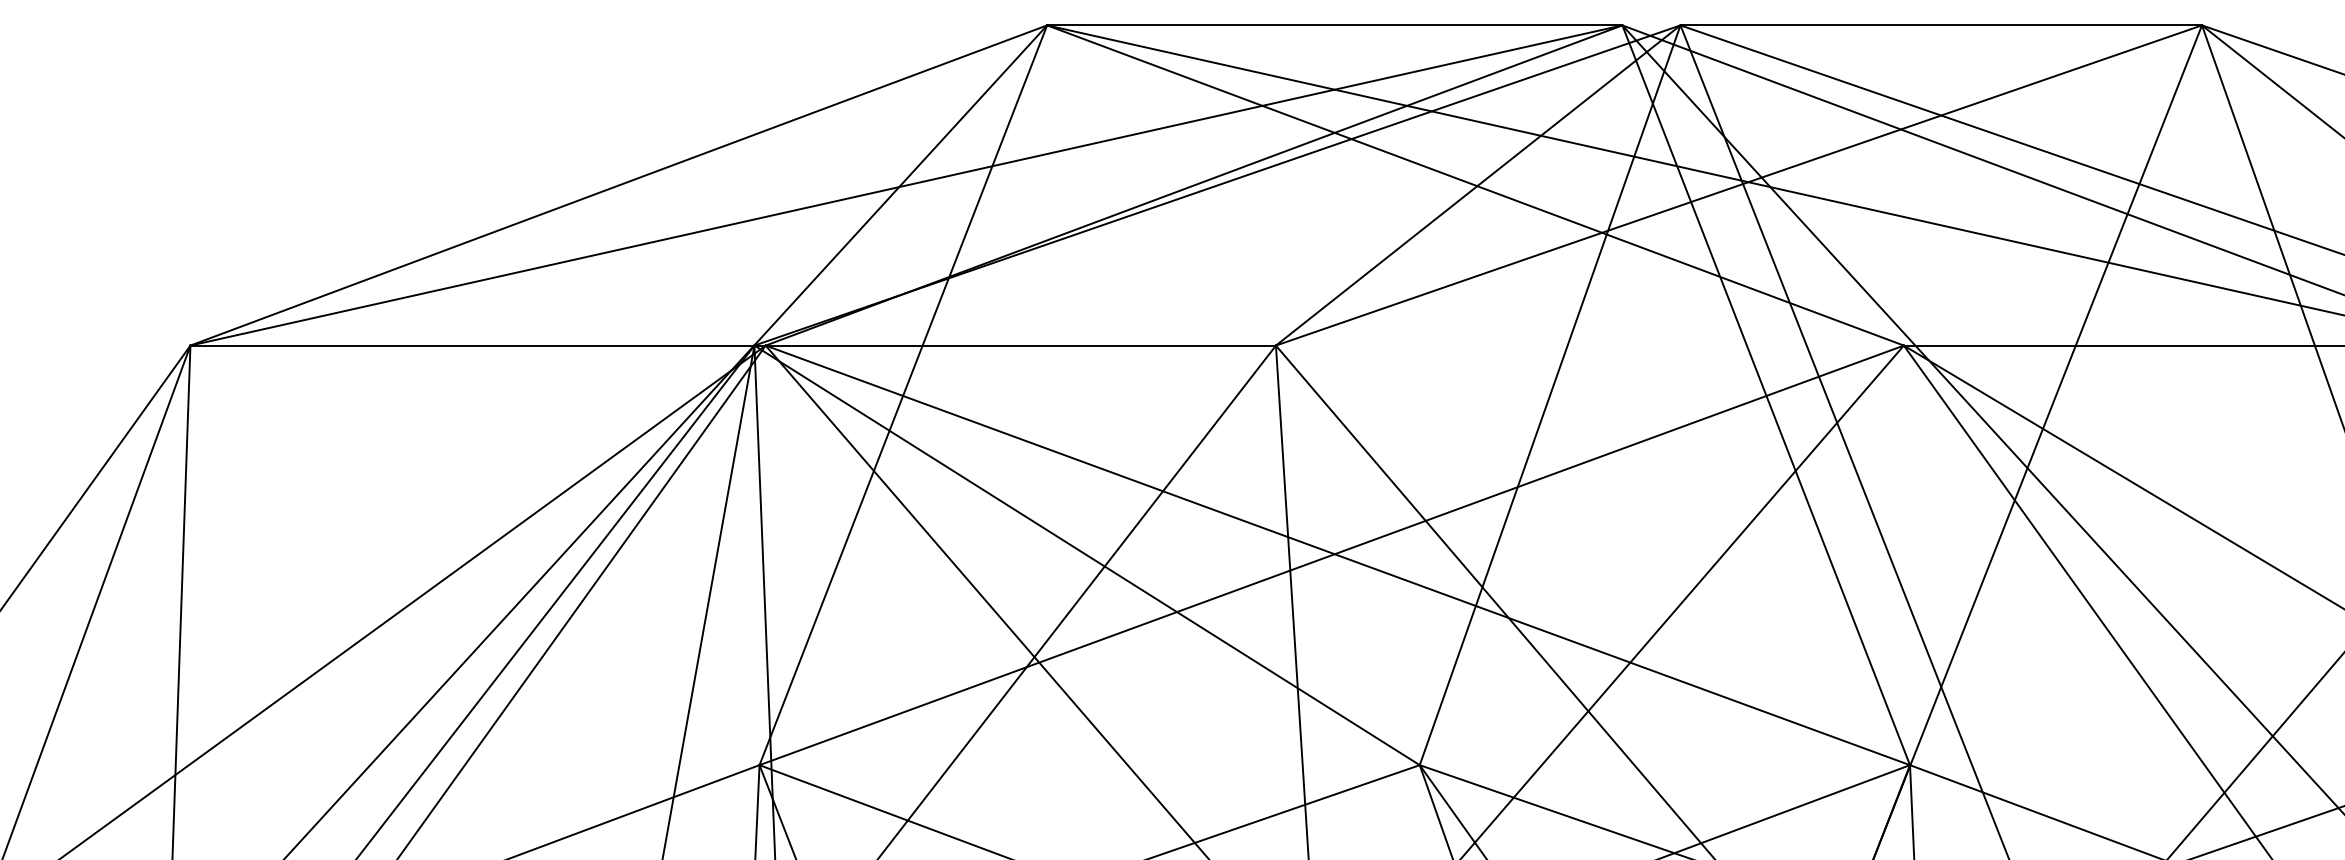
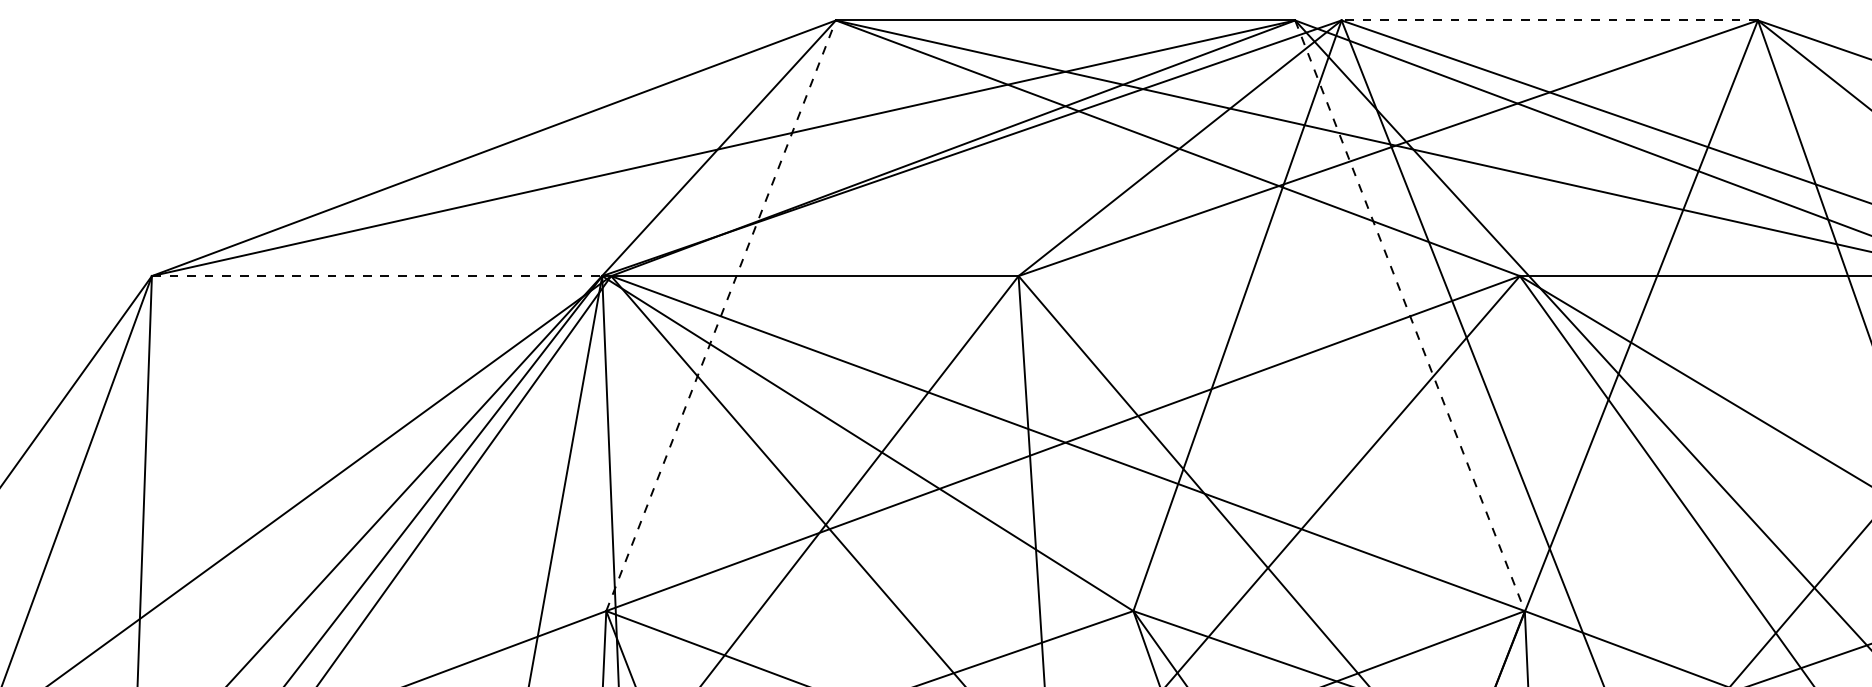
line: (1940, 25) -> (1549, 20), solid -> dashed
line: (477, 346) -> (381, 276), solid -> dashed
line: (903, 394) -> (721, 315), solid -> dashed
line: (1766, 394) -> (1410, 315), solid -> dashed

